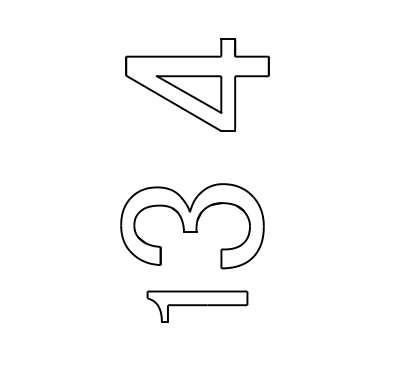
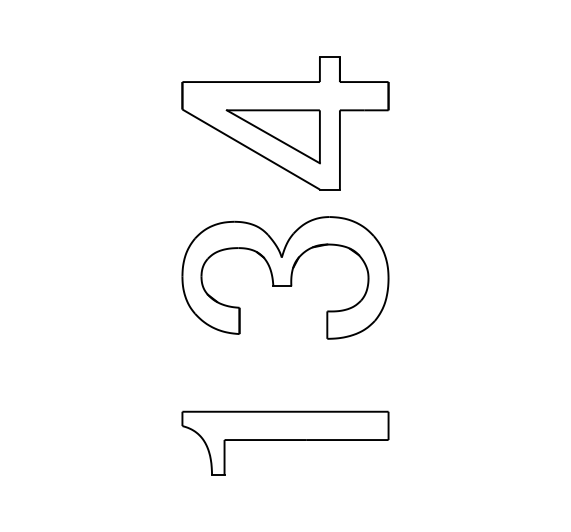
part: (192, 226) -> (285, 278), moved
part: (197, 306) -> (285, 442), size x1.43

